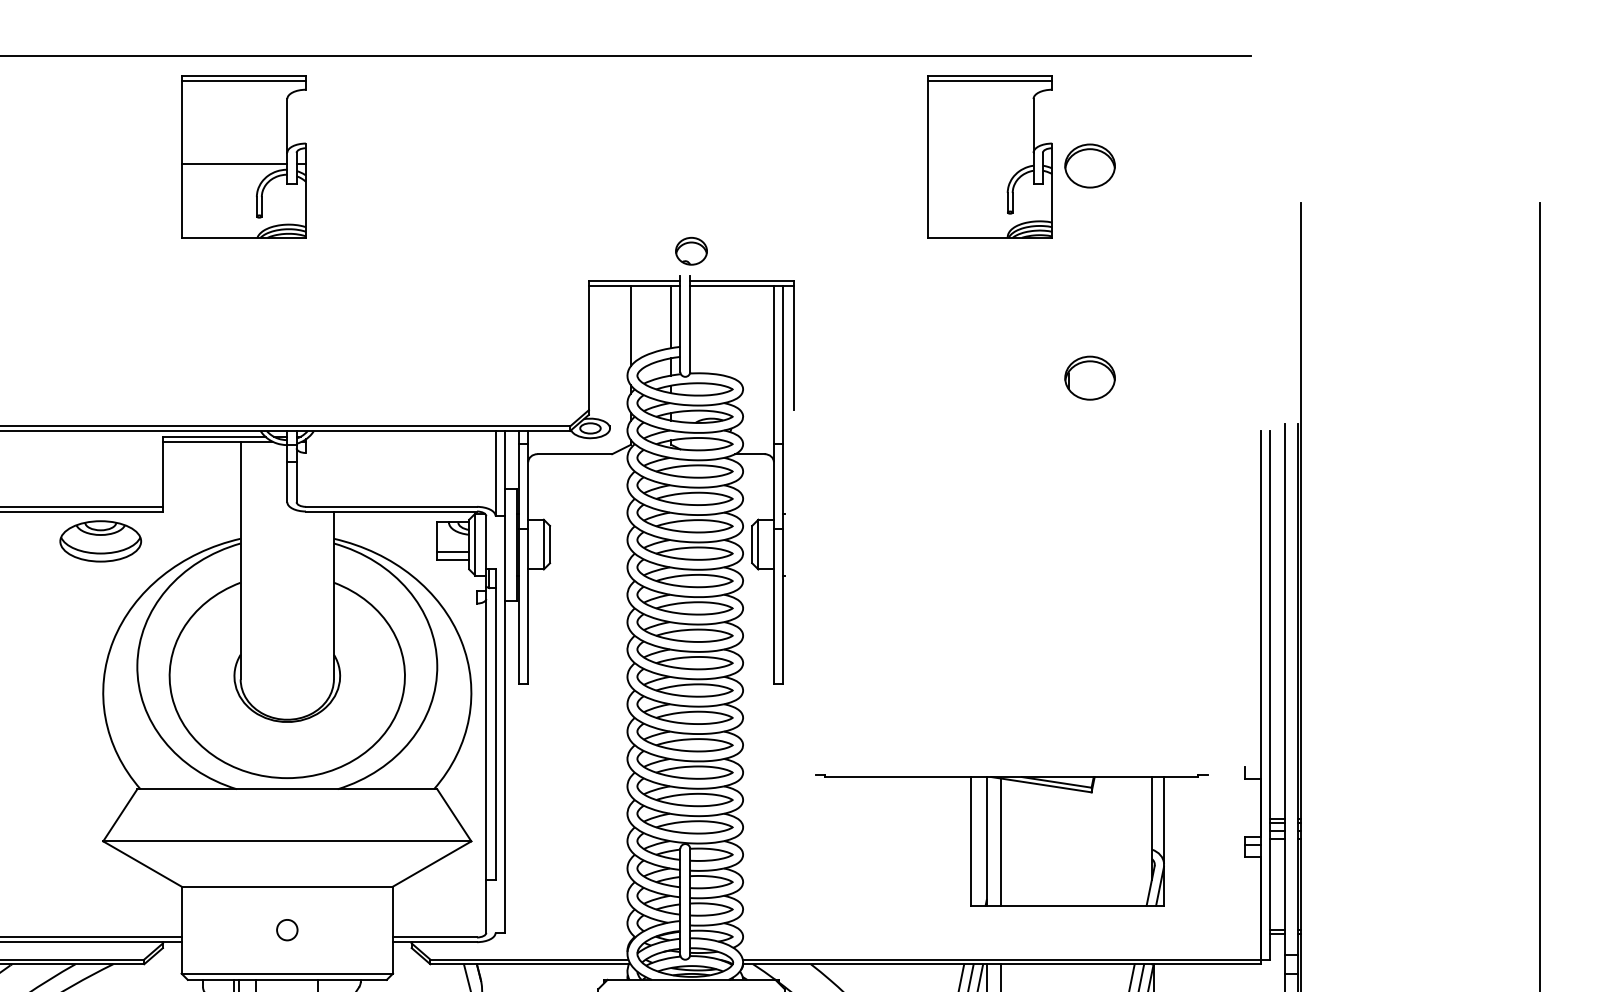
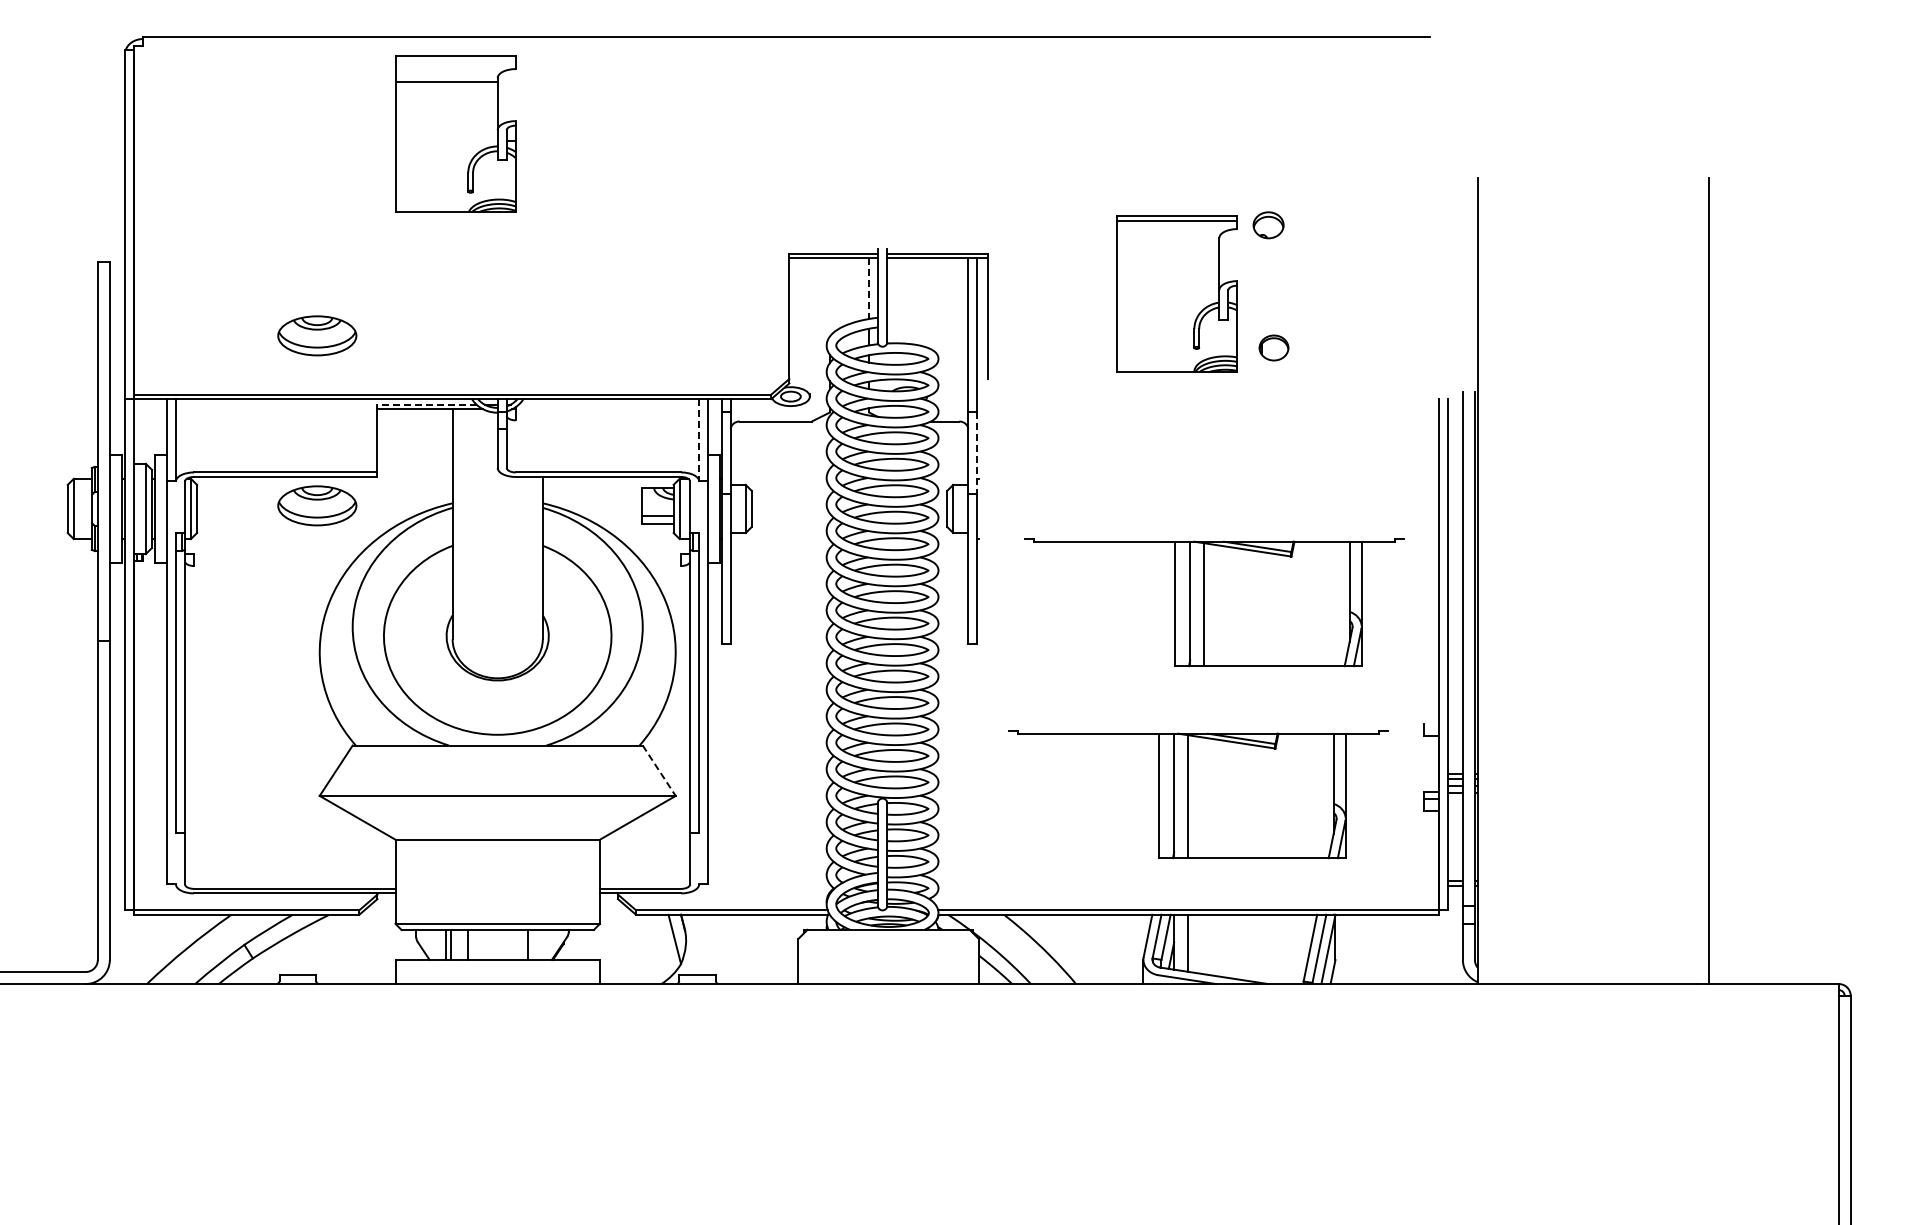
line: (243, 80) -> (455, 60), removed
part: (989, 156) -> (1176, 293), moved
line: (234, 163) -> (446, 81), moved
part: (1089, 165) -> (1273, 142), removed
part: (691, 251) -> (1268, 225), moved
line: (671, 317) -> (869, 289), solid -> dashed
line: (630, 325) -> (829, 297), removed
part: (100, 365) -> (317, 335), added
part: (1089, 377) -> (1273, 347), size x0.6
line: (214, 436) -> (427, 404), solid -> dashed
line: (495, 473) -> (699, 440), solid -> dashed
line: (783, 487) -> (977, 453), solid -> dashed
part: (1028, 641) -> (1214, 602), added
line: (454, 816) -> (659, 771), solid -> dashed
part: (287, 929) -> (497, 881), removed

